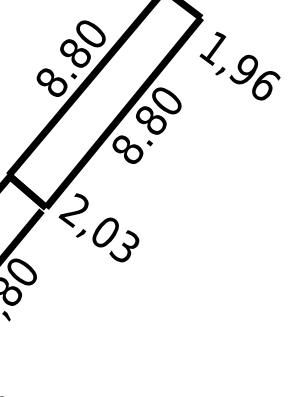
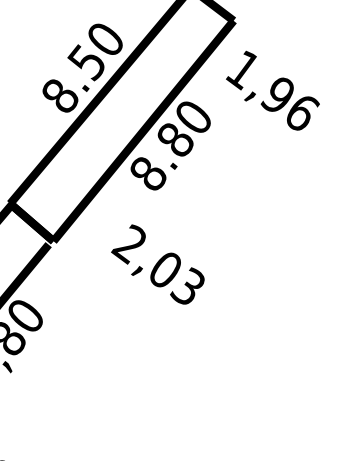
text: (74, 53) -> (86, 62), 8.80 -> 8.50
text: (239, 65) -> (272, 89), moved
text: (98, 227) -> (157, 264), moved

